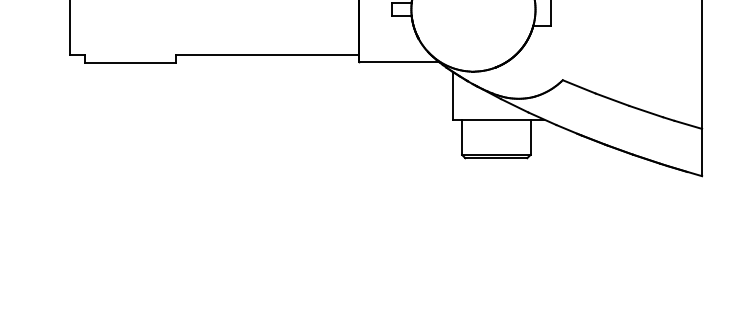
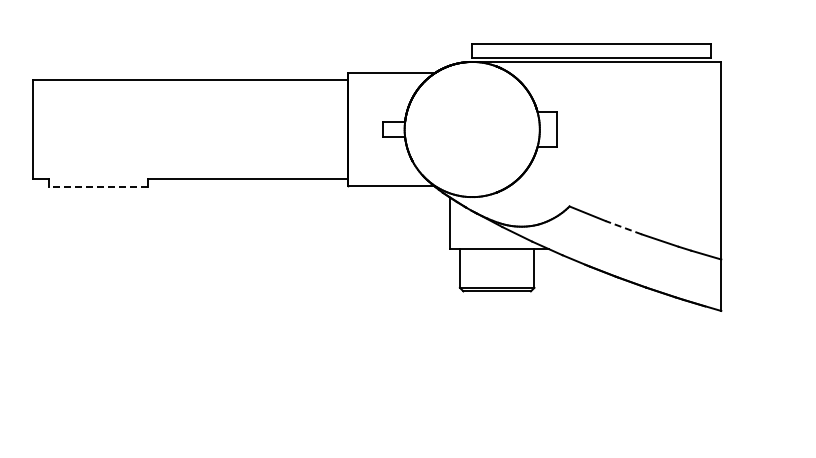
line: (130, 62) -> (98, 187), solid -> dashed
line: (612, 99) -> (623, 227), solid -> dashed

